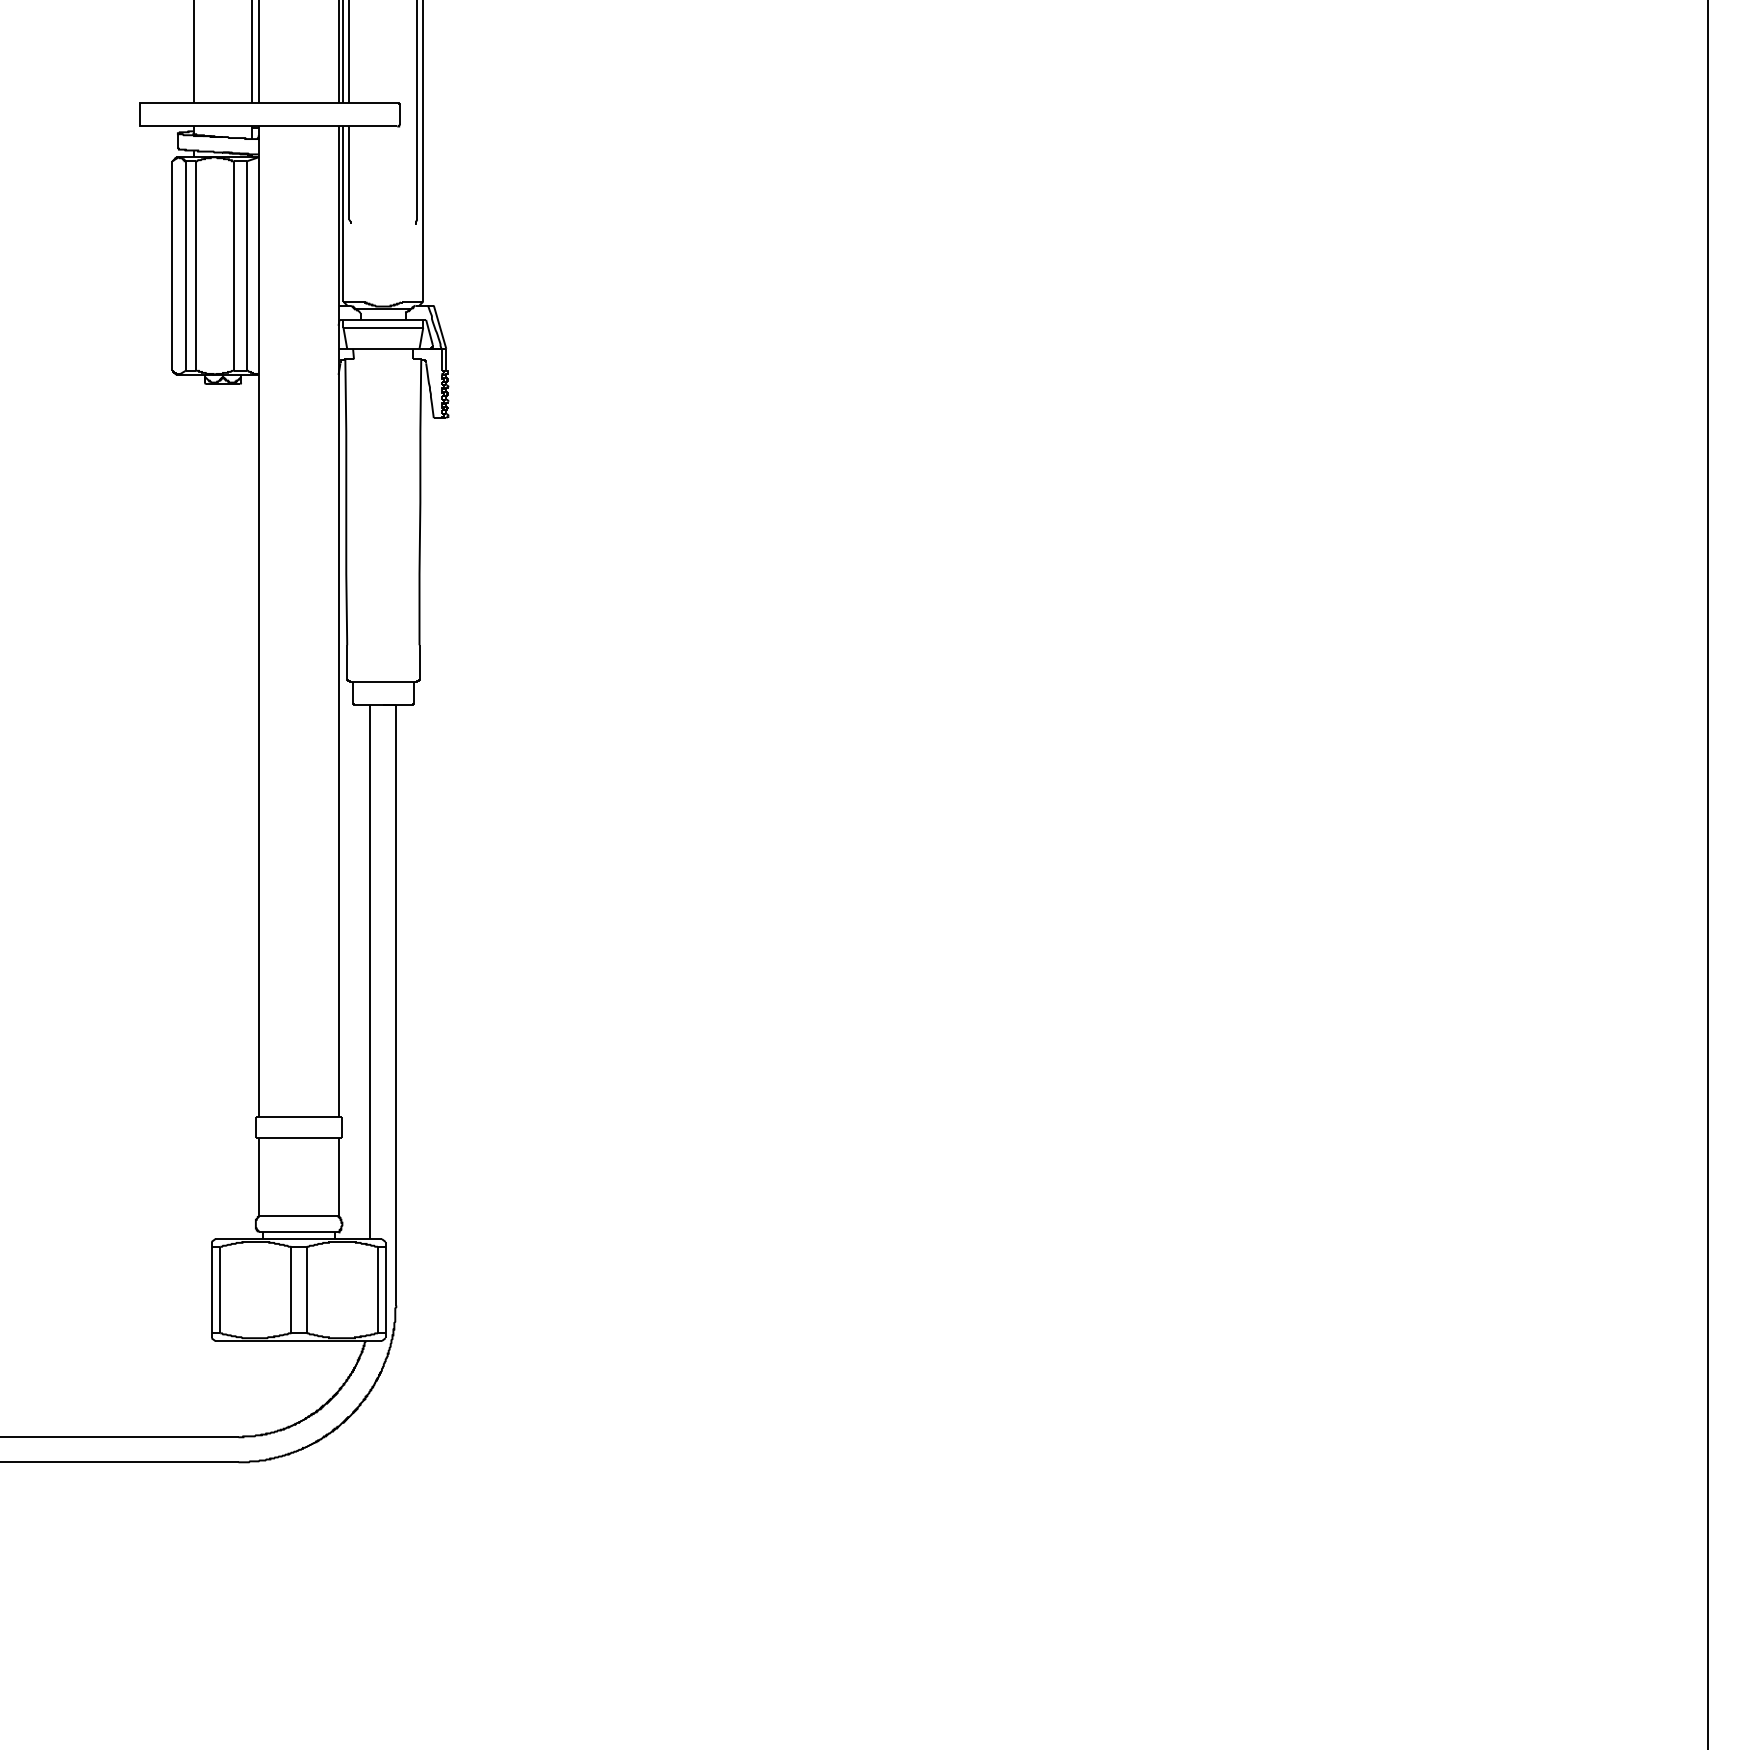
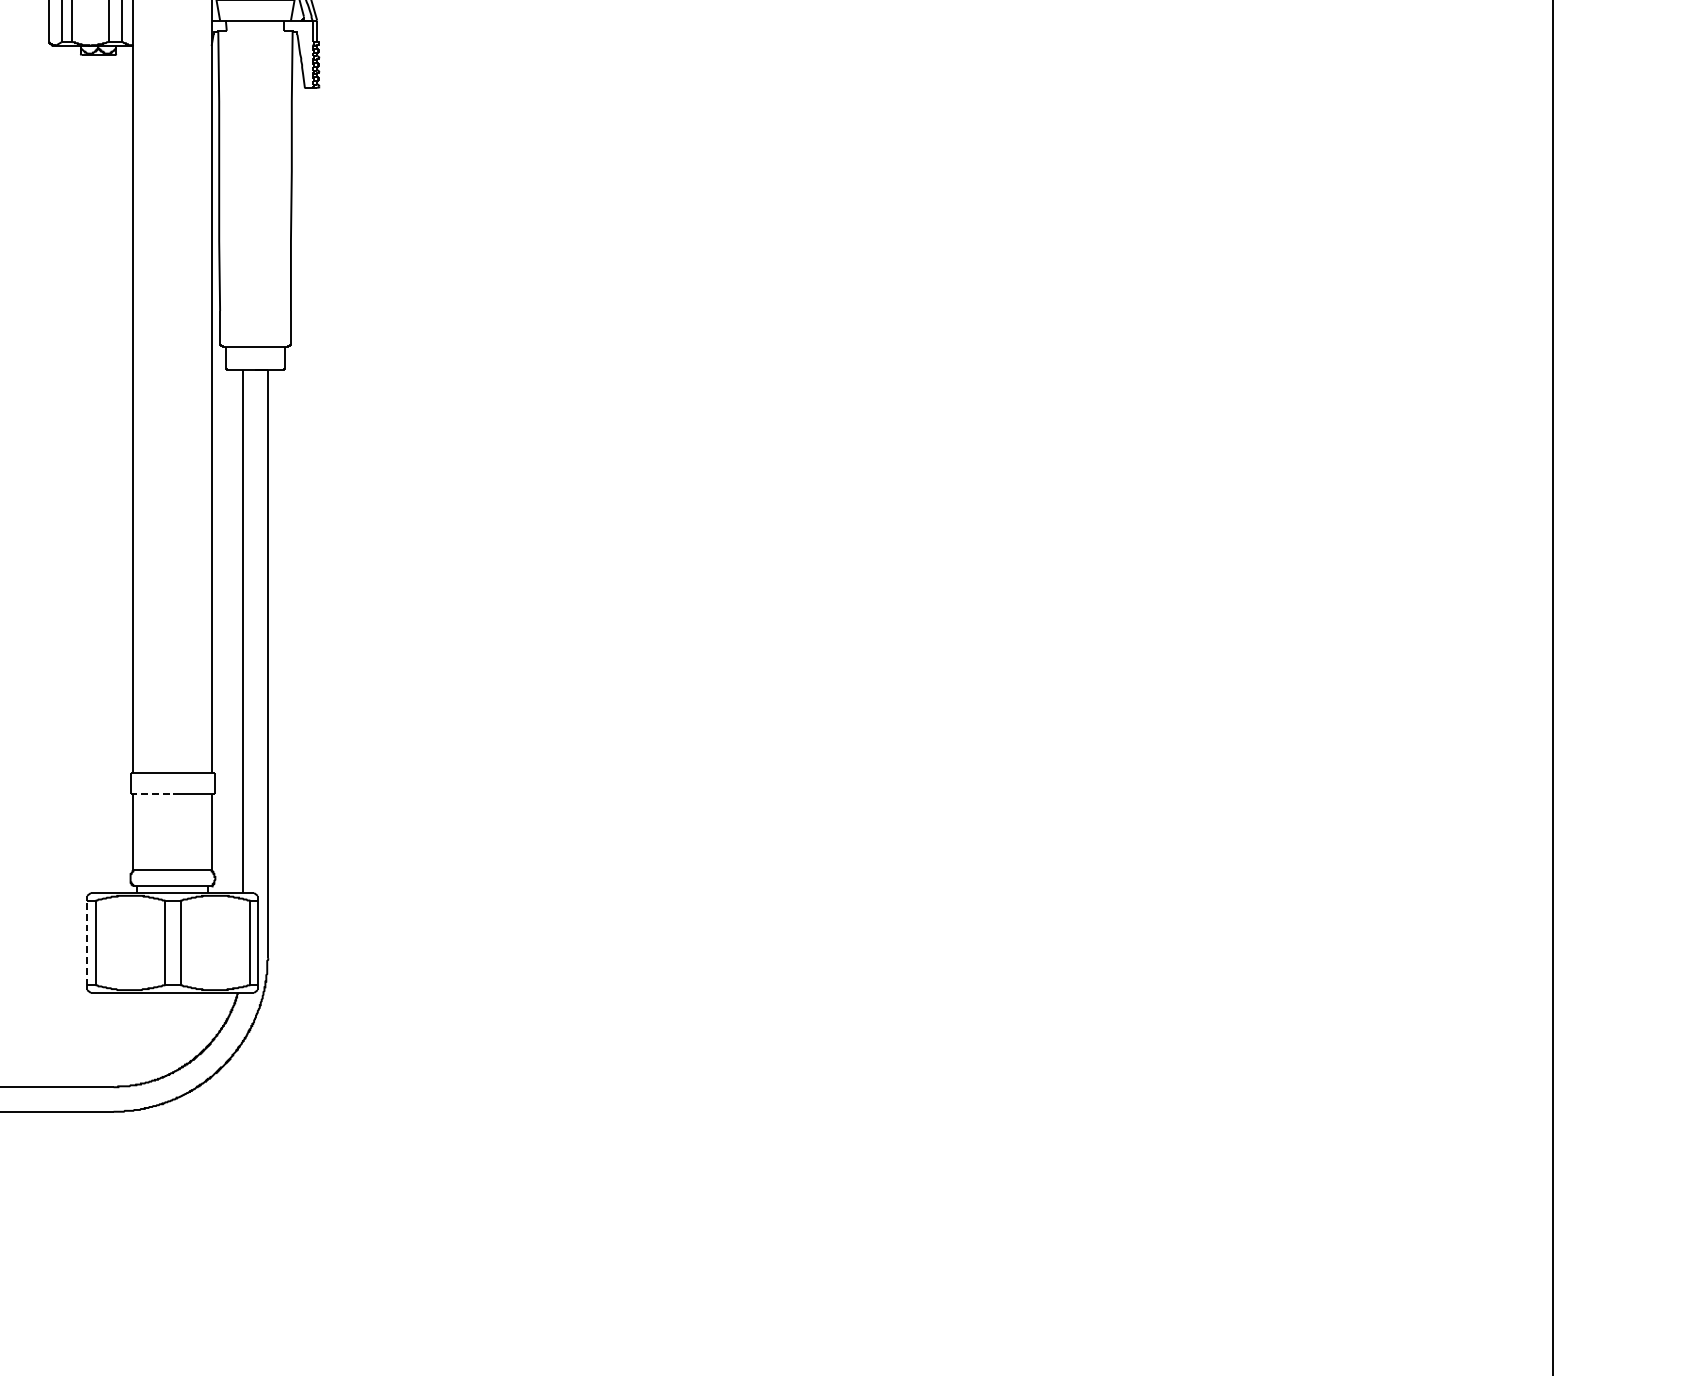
line: (277, 1137) -> (151, 793), solid -> dashed
line: (211, 1289) -> (87, 942), solid -> dashed

